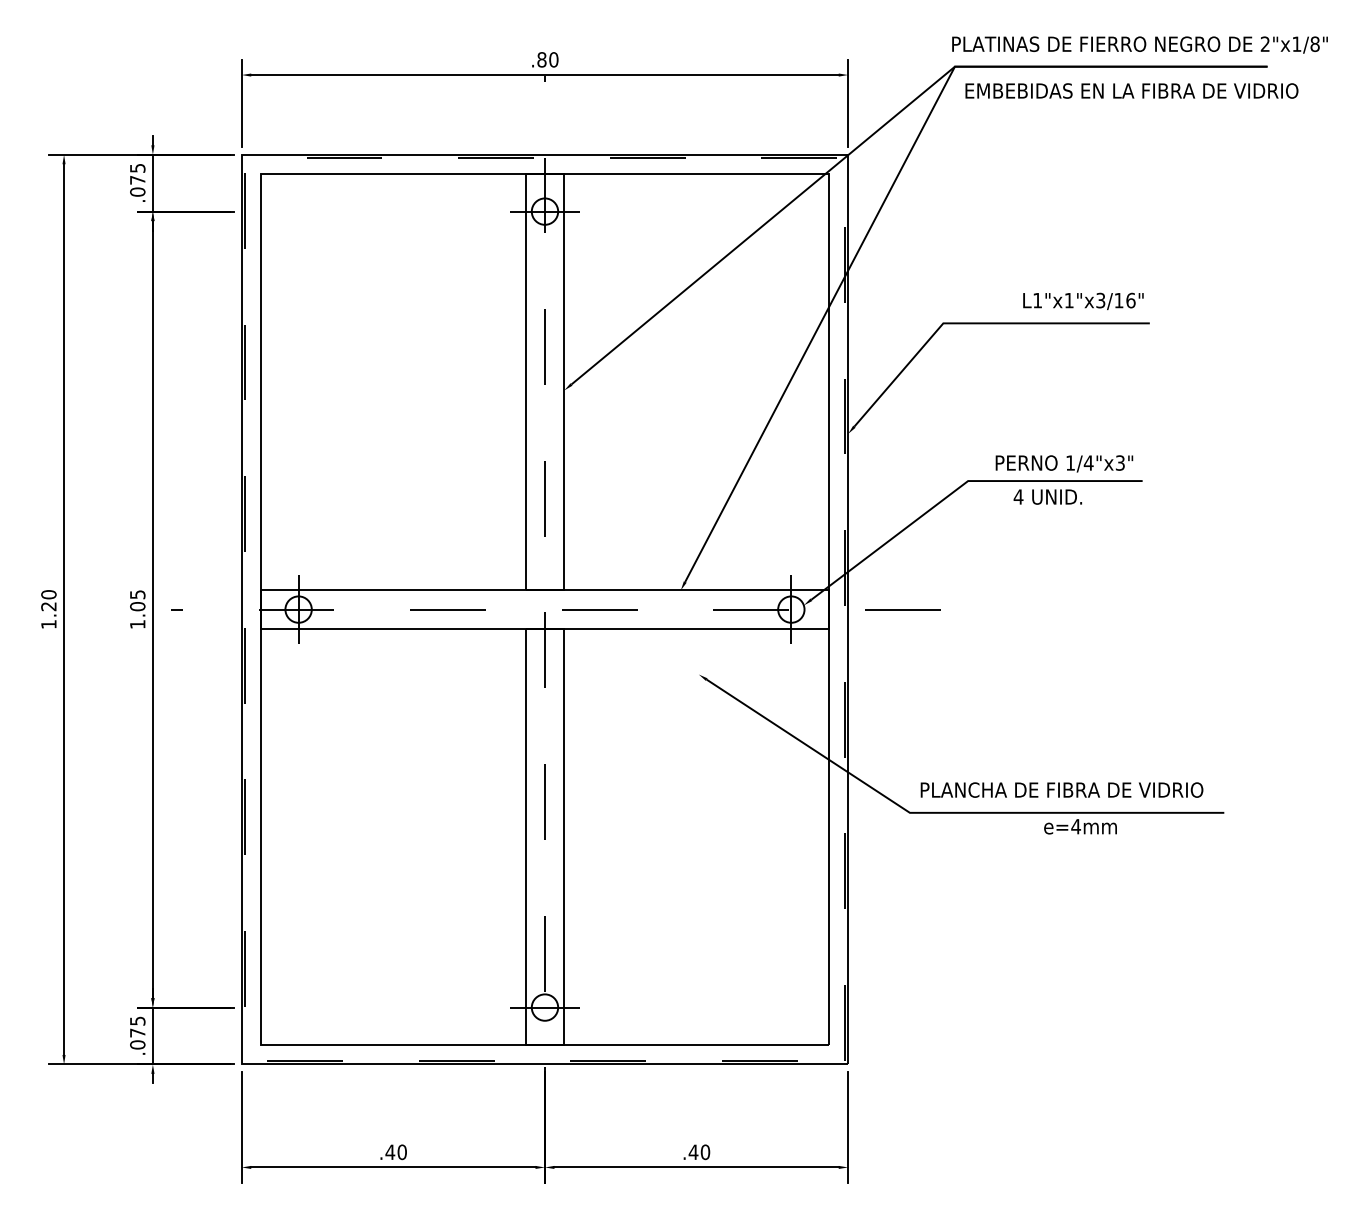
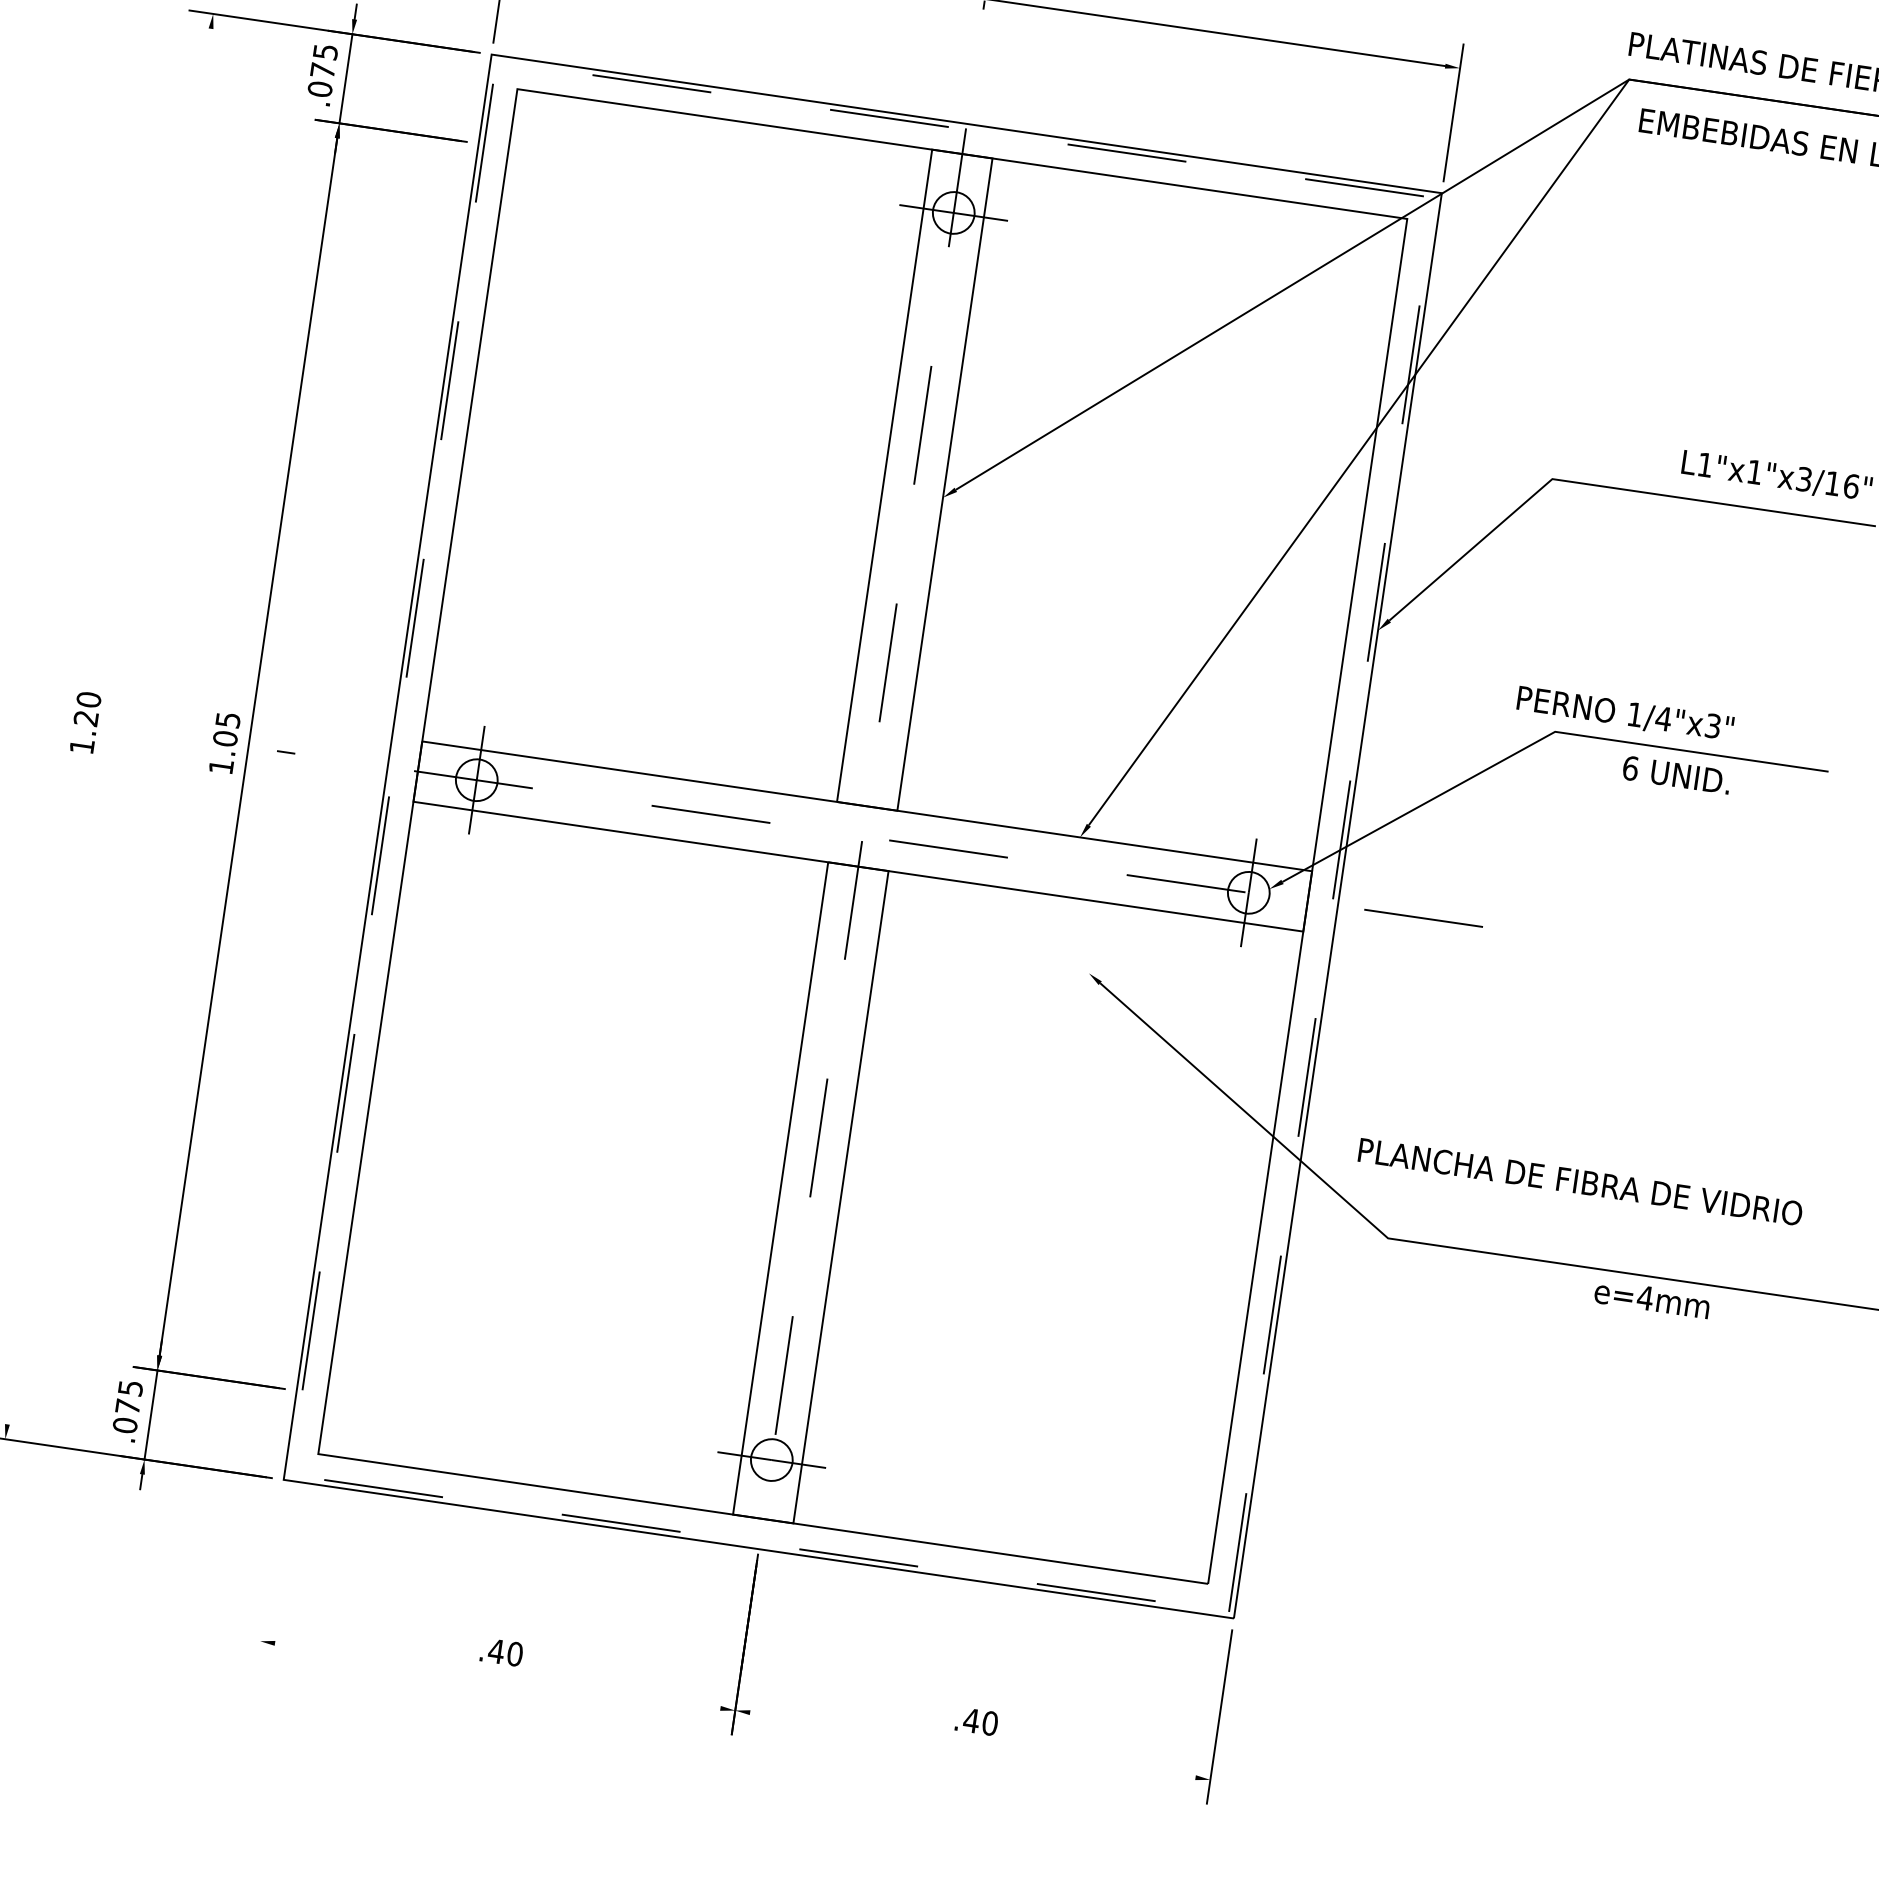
text: (1064, 463) -> (1625, 713), moved
text: (1018, 496) -> (1630, 767), 4 -> 6
line: (64, 609) -> (109, 726), removed
text: (1061, 789) -> (1579, 1180), moved
line: (241, 1127) -> (268, 1578), removed
line: (393, 1167) -> (497, 1676), removed
line: (696, 1167) -> (972, 1745), removed

